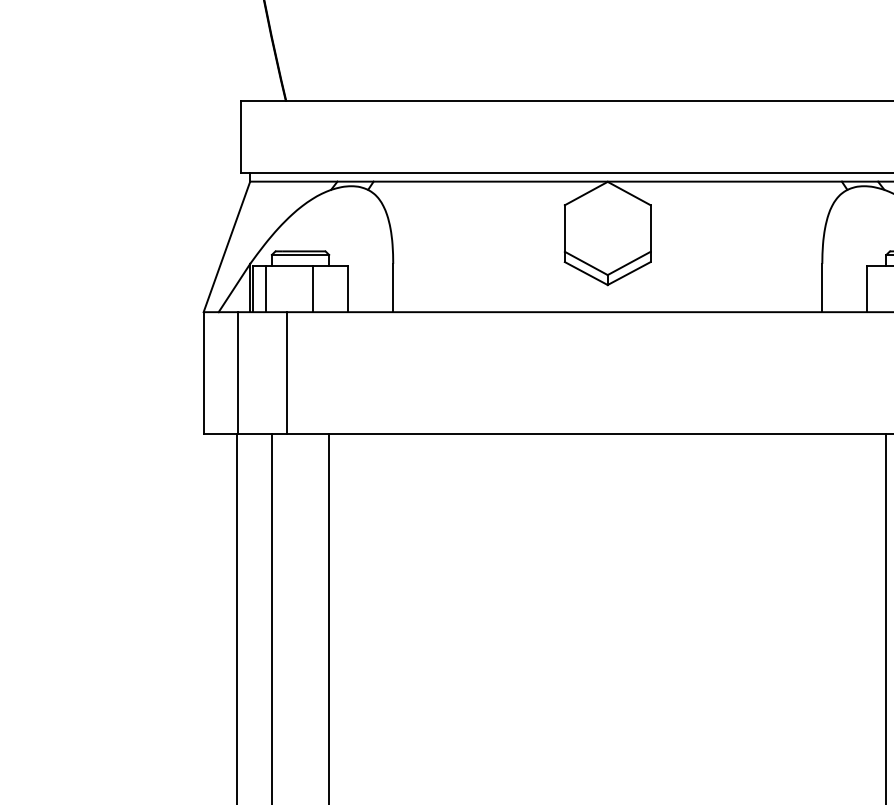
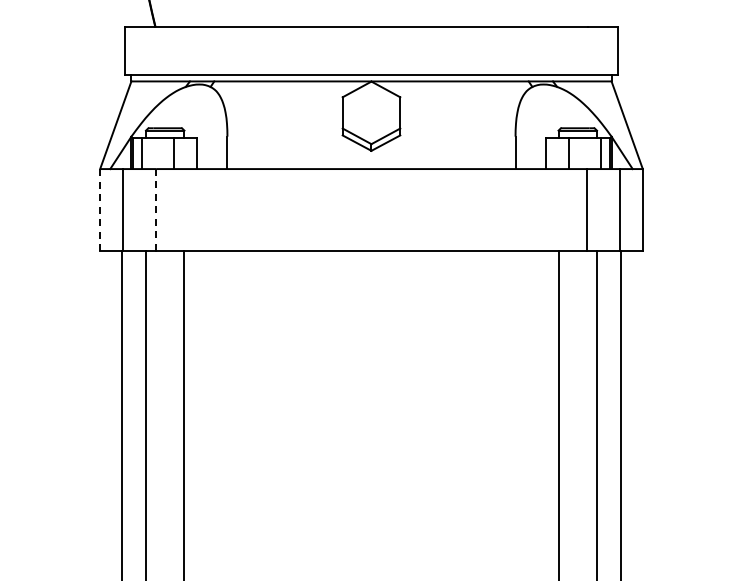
line: (204, 372) -> (100, 209), solid -> dashed
line: (287, 372) -> (156, 209), solid -> dashed

